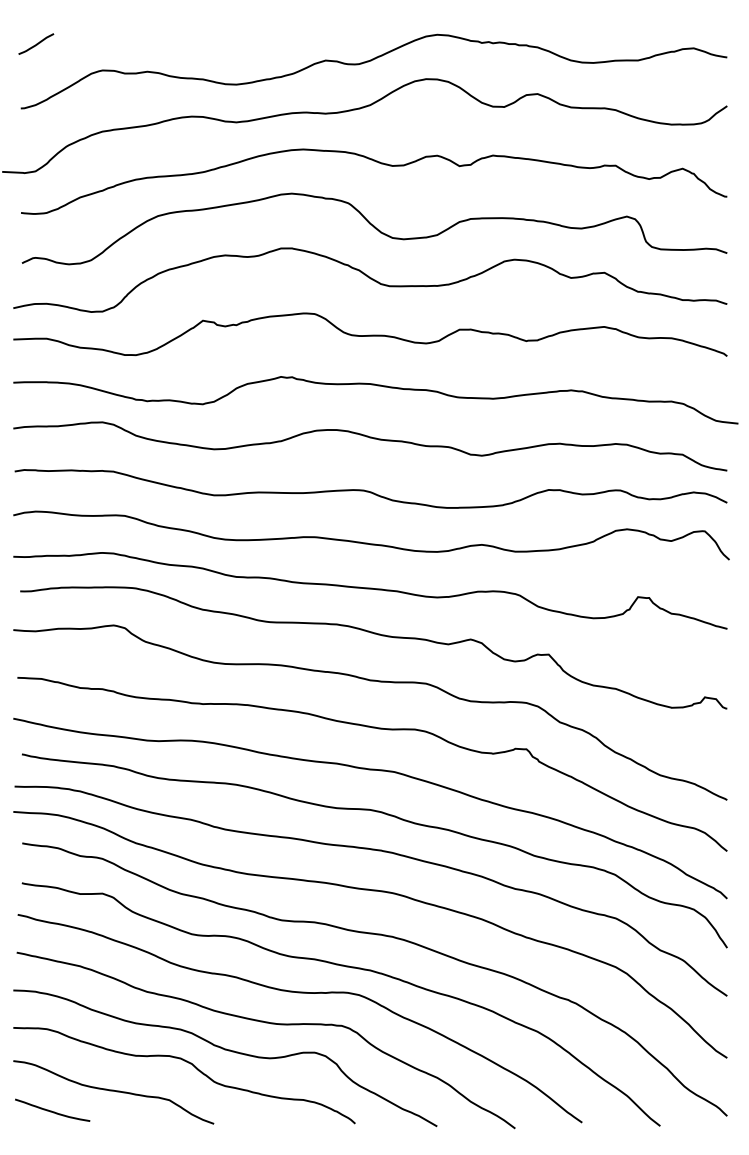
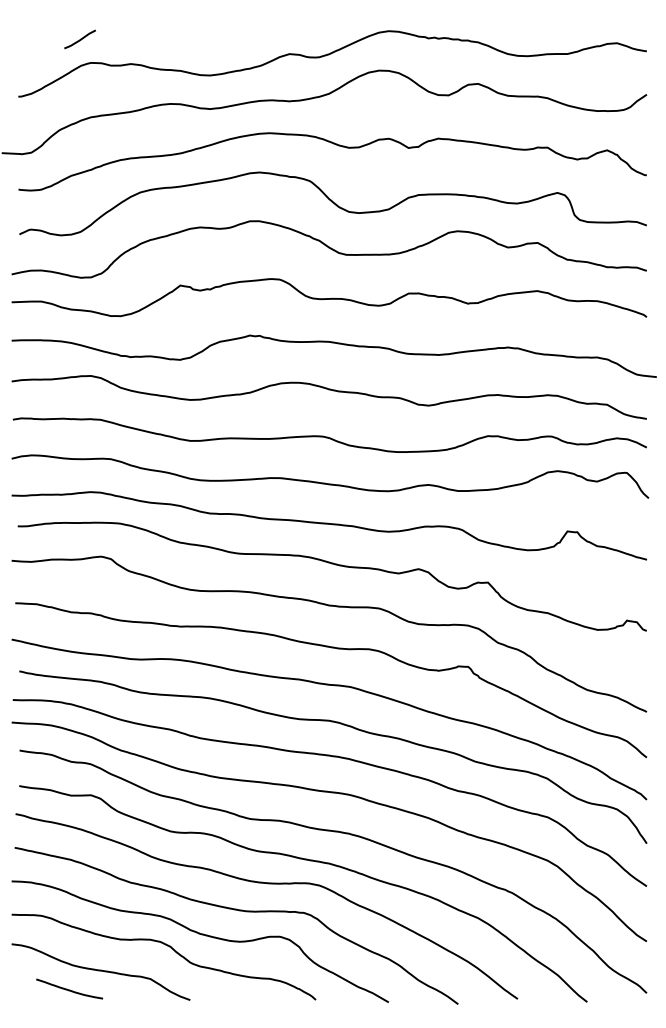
line: (35, 44) -> (79, 39), moved
curve: (52, 1110) -> (69, 989), moved

